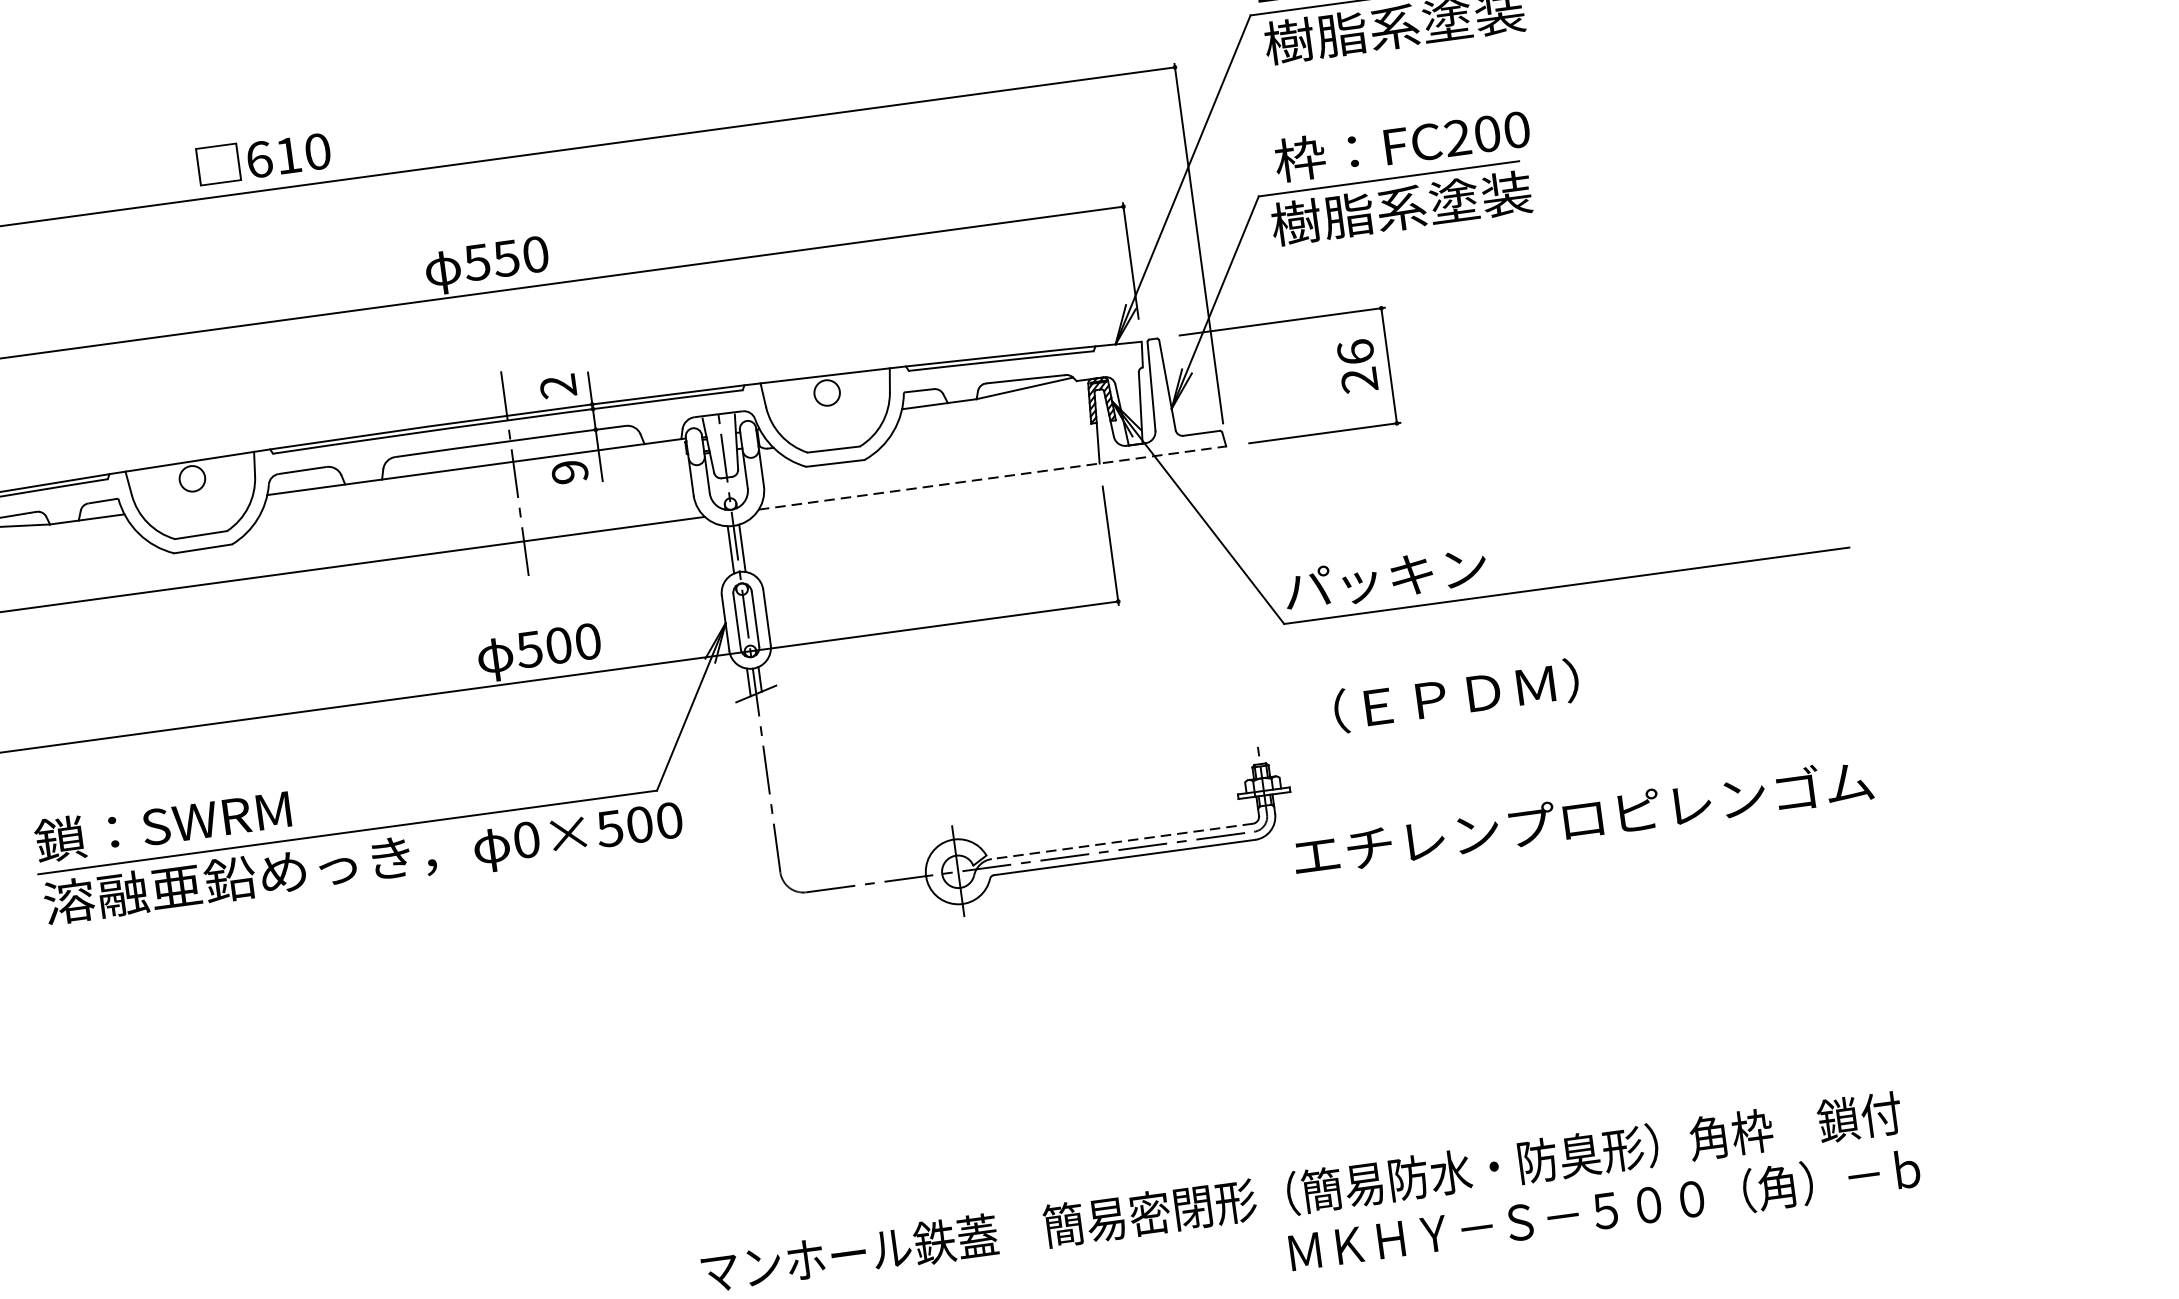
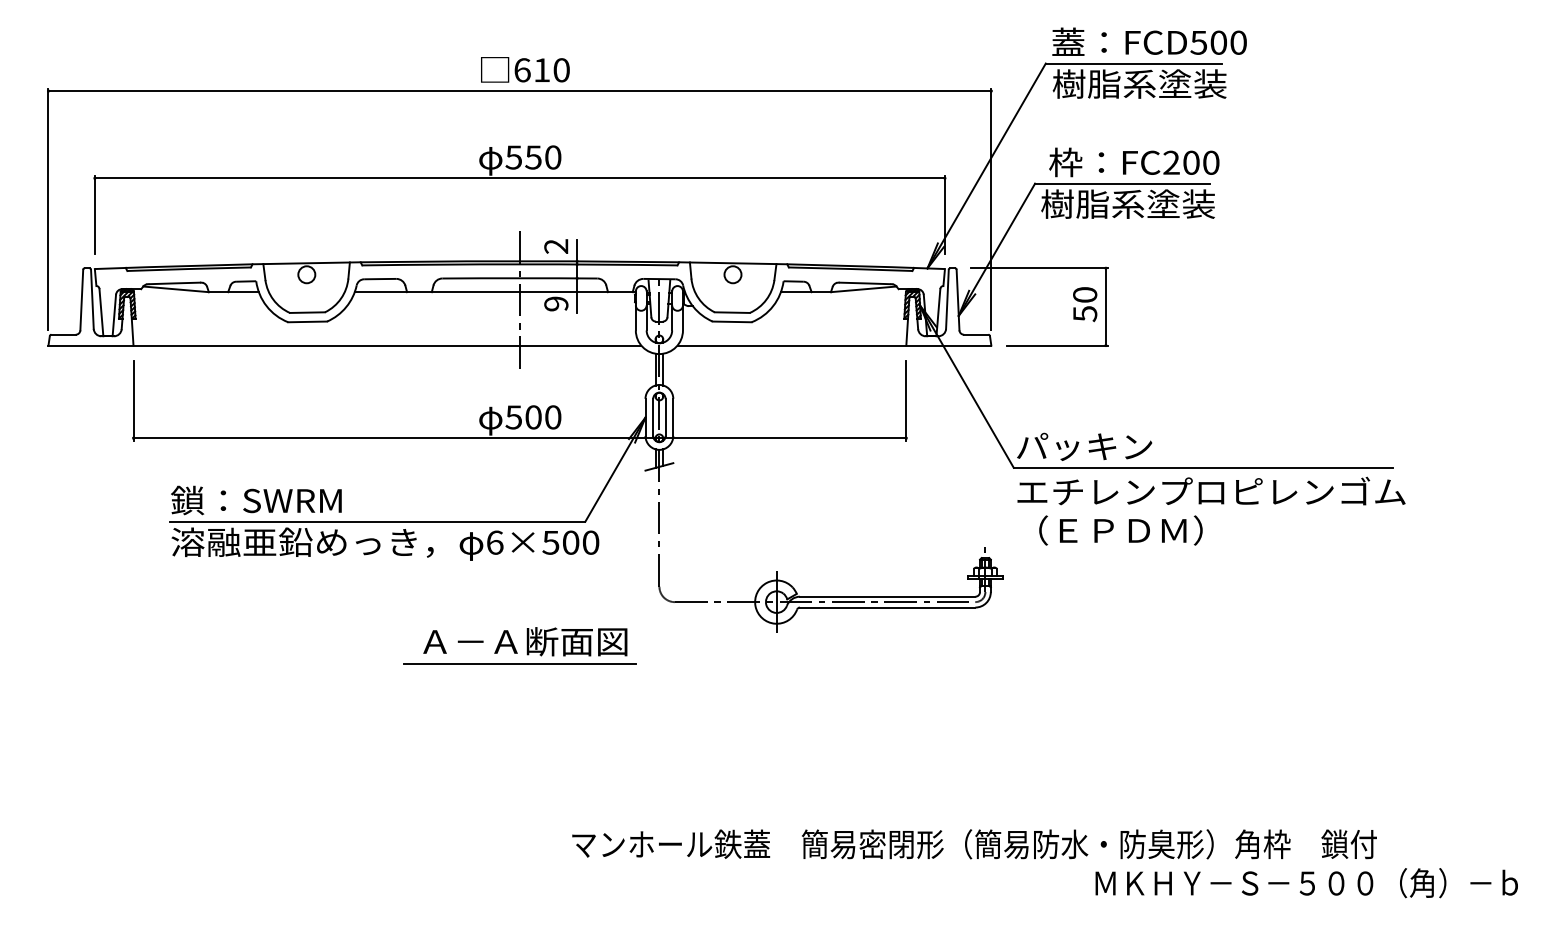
text: (263, 157) -> (525, 69), moved
text: (1358, 366) -> (1085, 304), 26 -> 50
line: (992, 477) -> (834, 345), dashed -> solid
text: (1582, 816) -> (1211, 490), moved
text: (527, 839) -> (495, 542), 0×500 -> 6×500
line: (1122, 841) -> (887, 596), dashed -> solid
part: (583, 988) -> (519, 645), added
text: (1604, 1211) -> (1306, 883), moved

